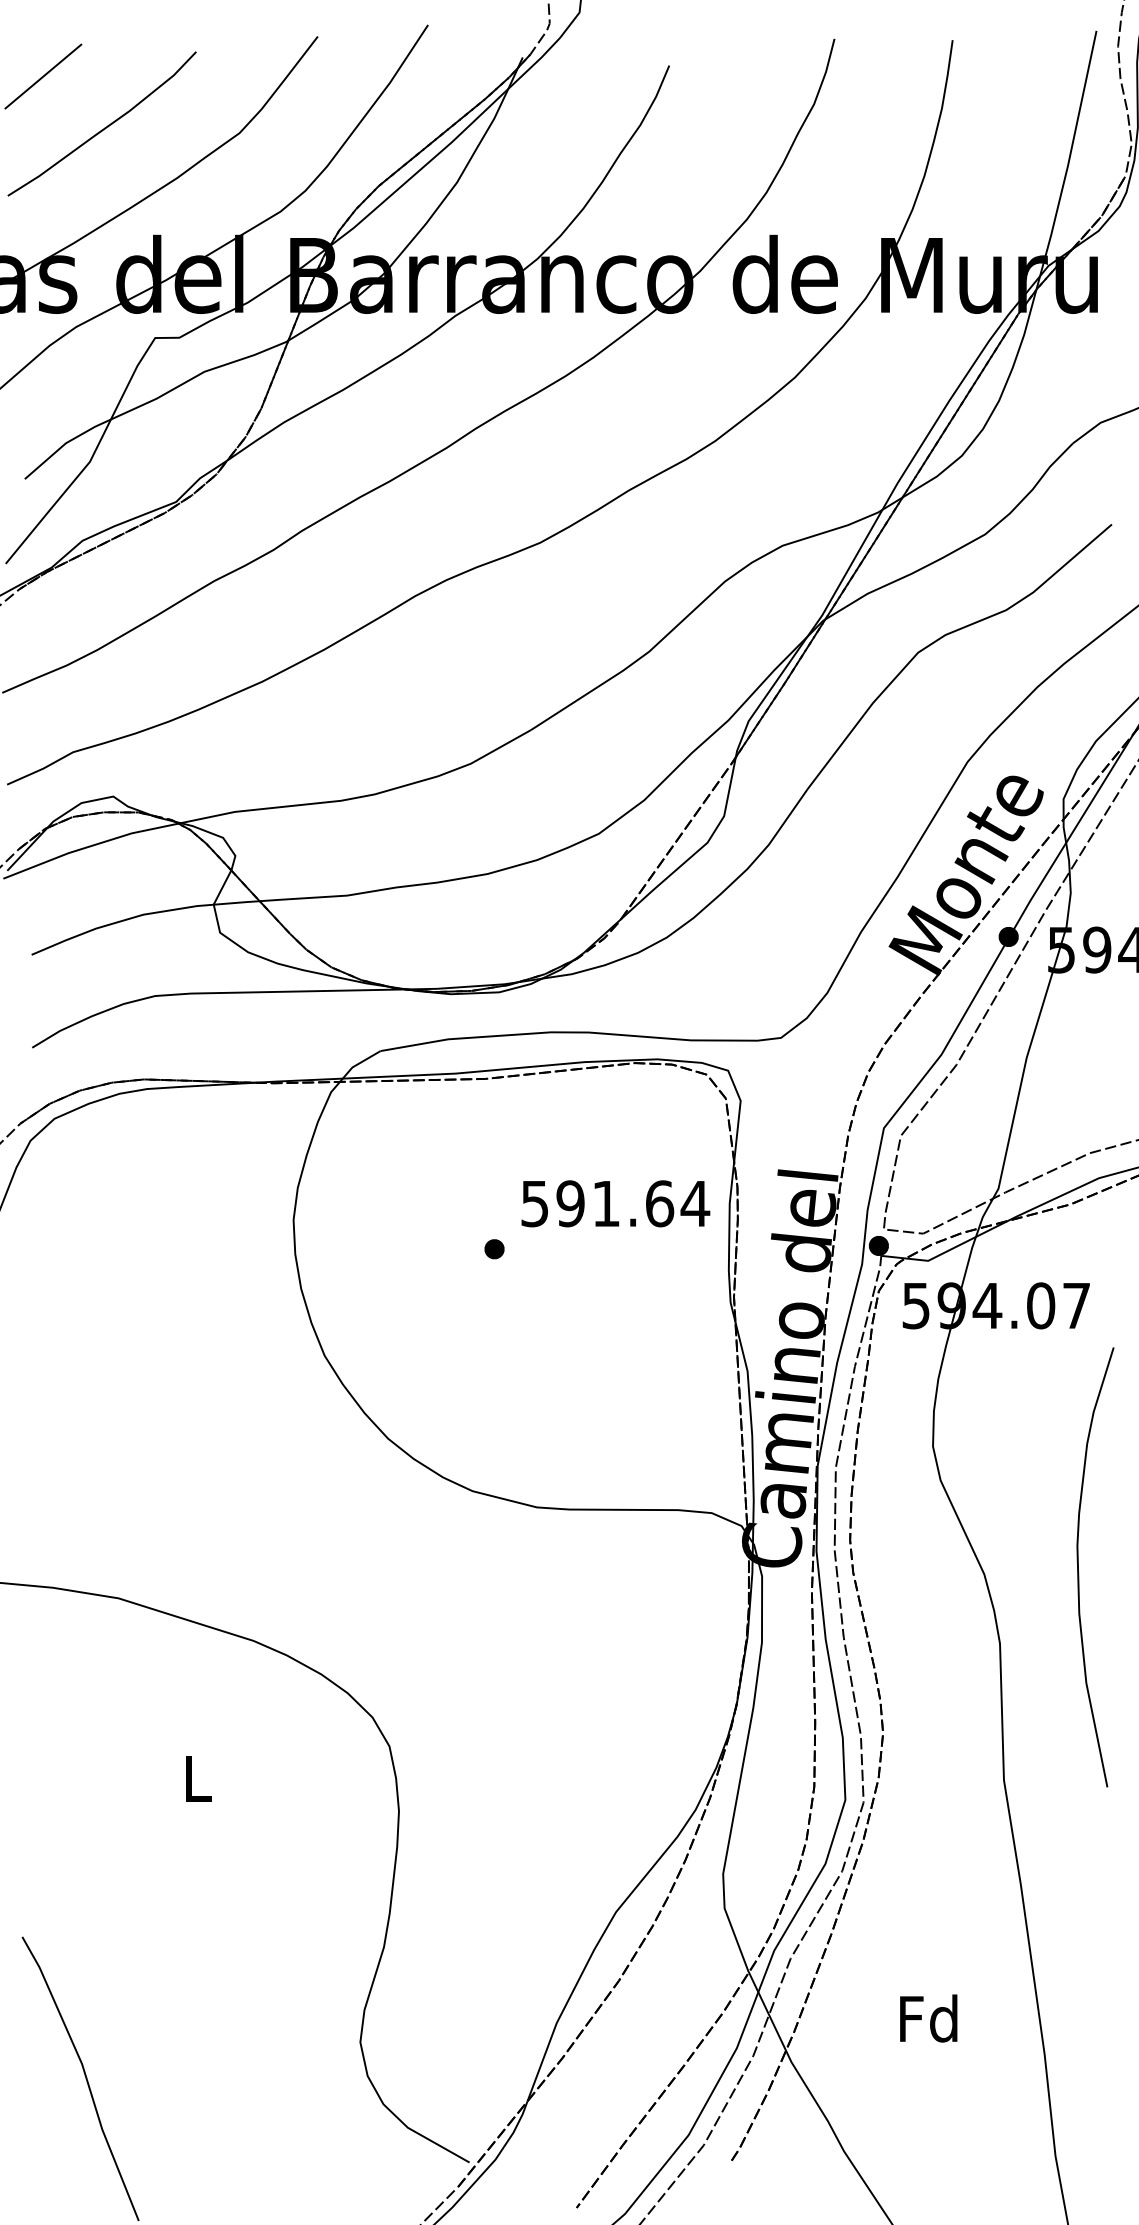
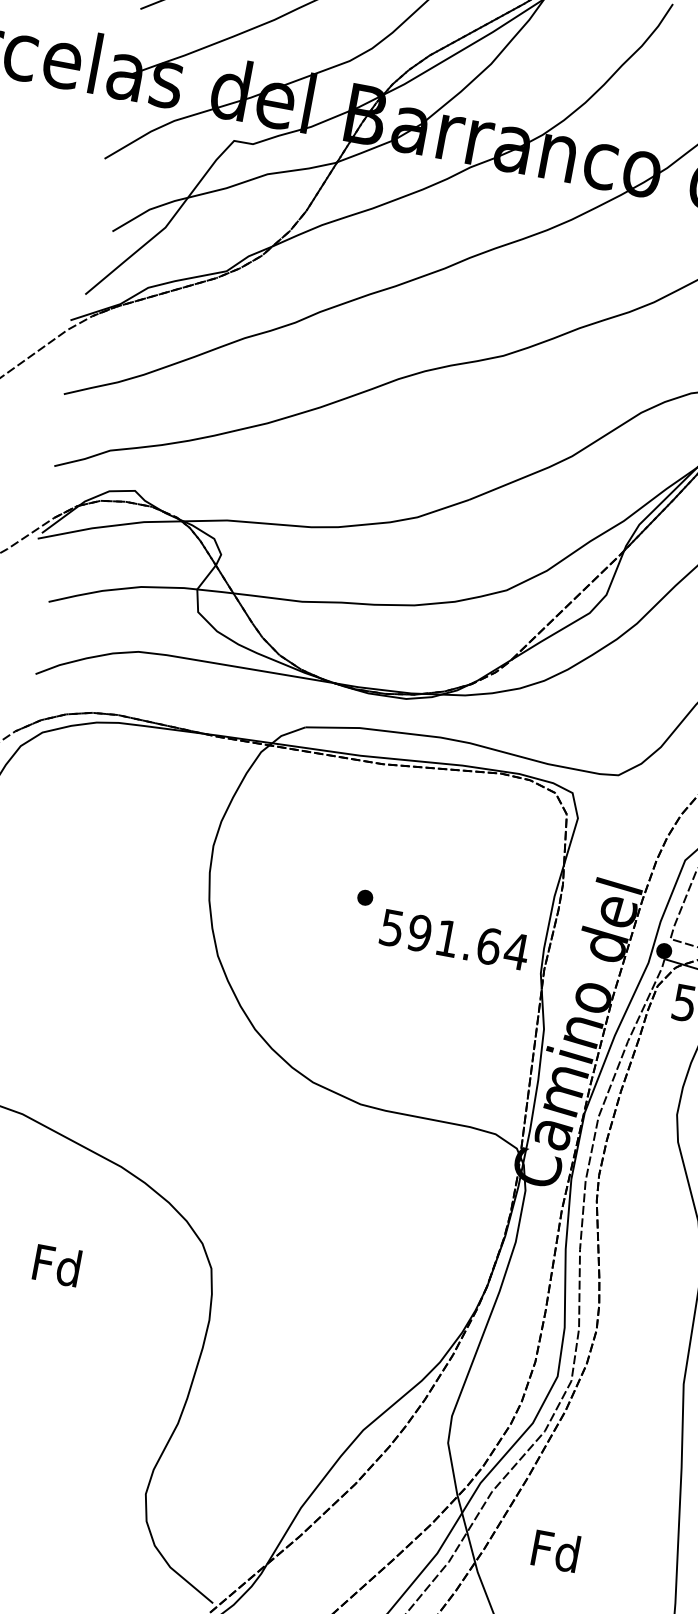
text: (615, 1203) -> (454, 939), moved
text: (196, 1778) -> (56, 1265), L -> Fd
text: (928, 2018) -> (555, 1550), moved

